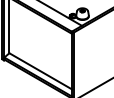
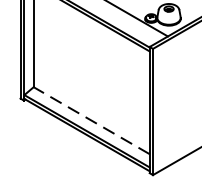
line: (40, 71) -> (91, 120), solid -> dashed

